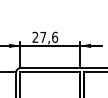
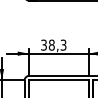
text: (45, 36) -> (54, 44), 27,6 -> 38,3

